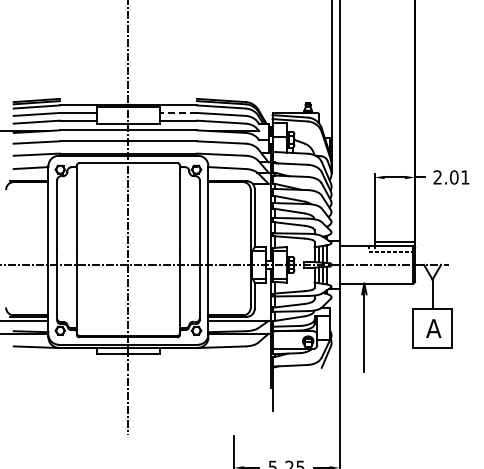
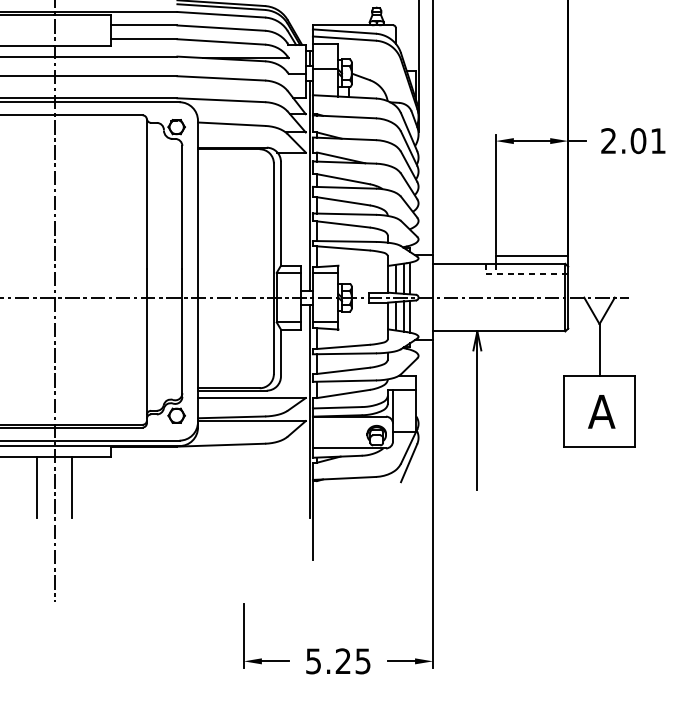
line: (178, 112) -> (144, 24), dashed -> solid
line: (118, 370) -> (36, 486), added
line: (138, 370) -> (72, 486), added

